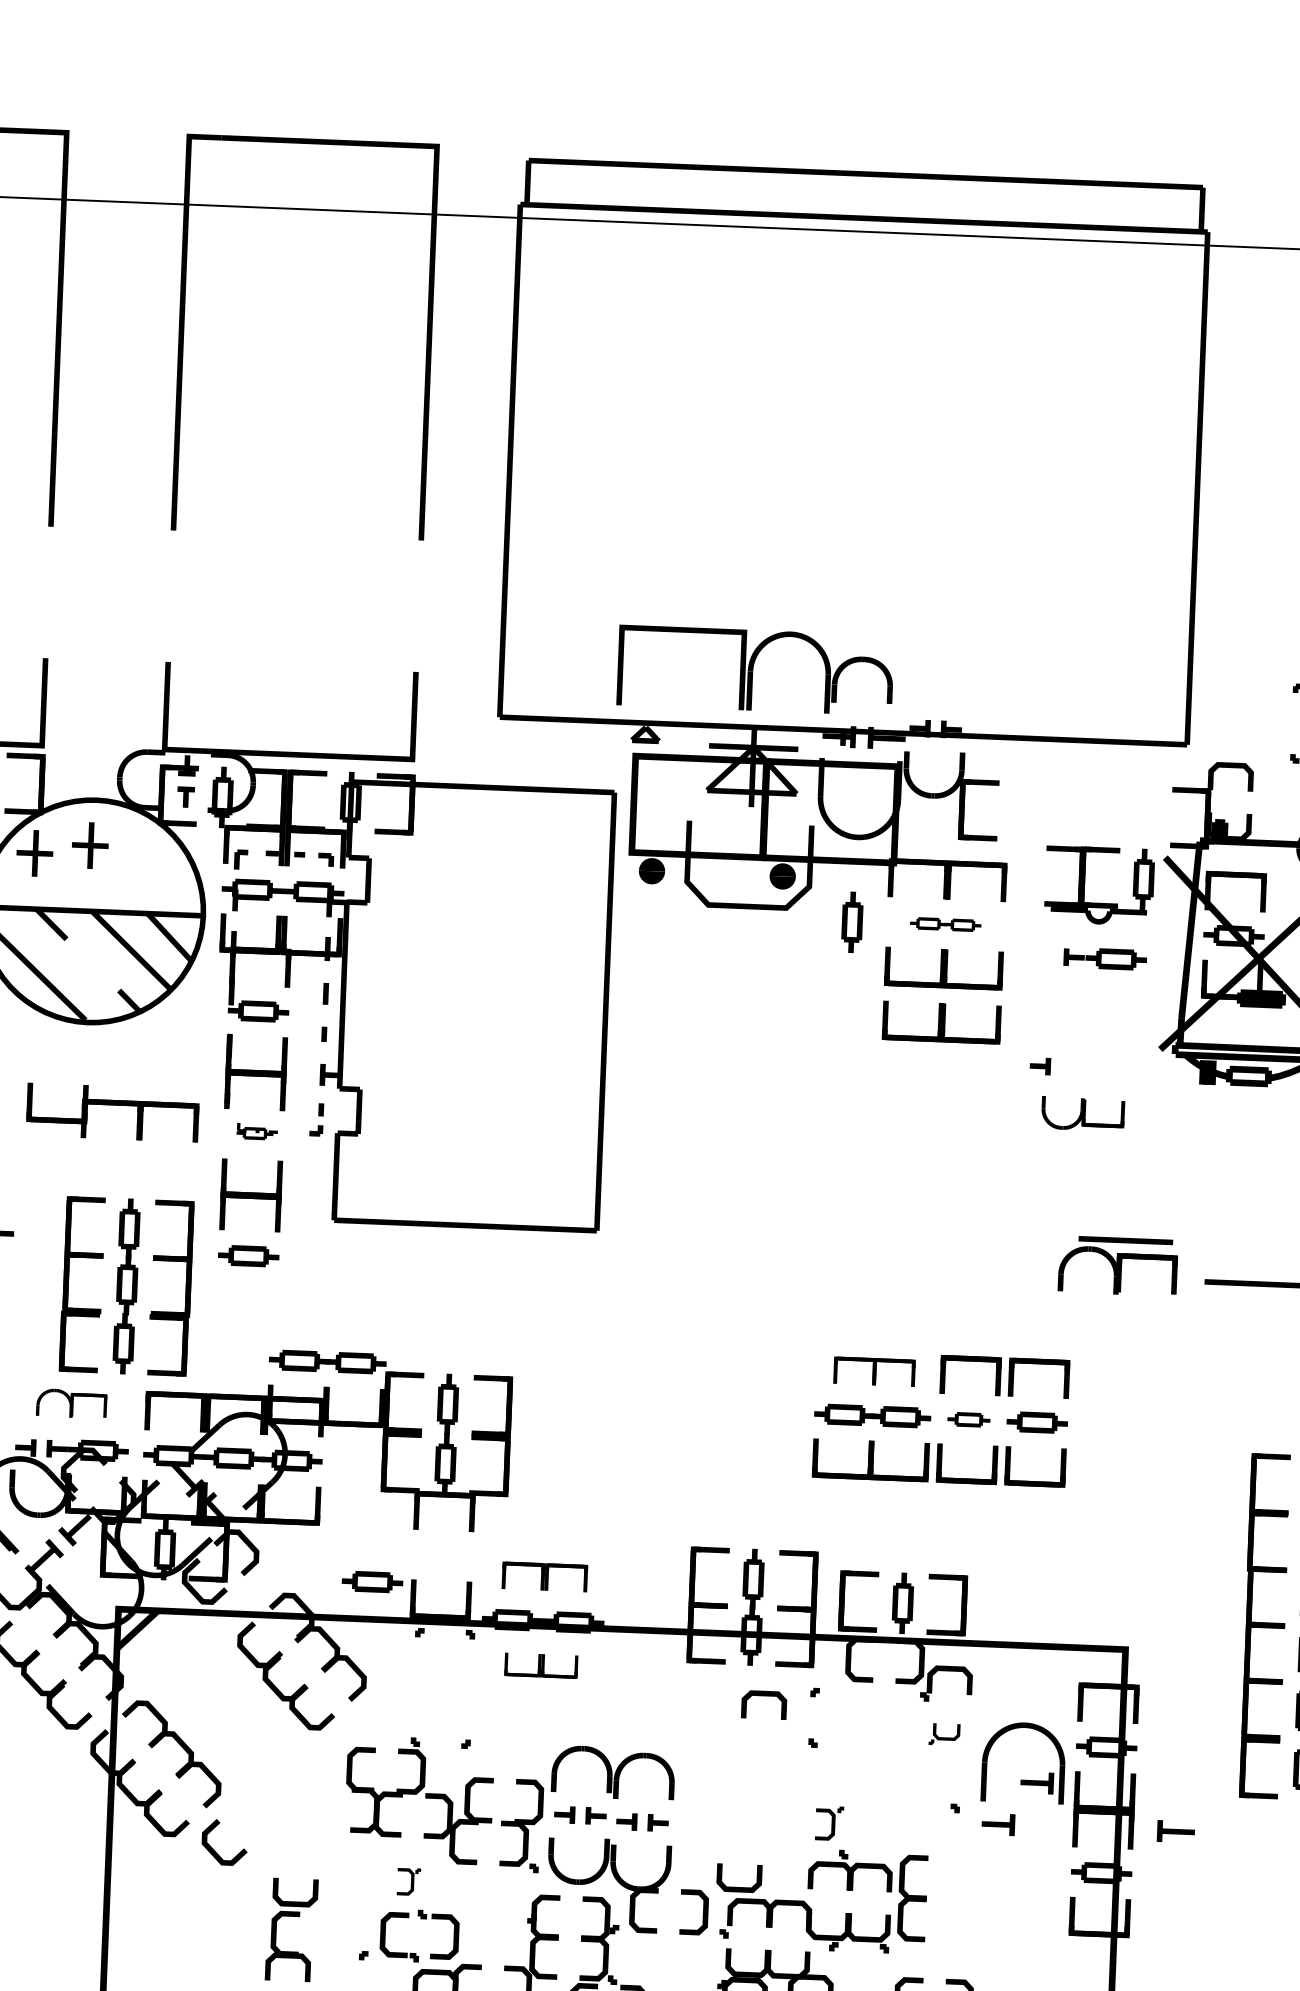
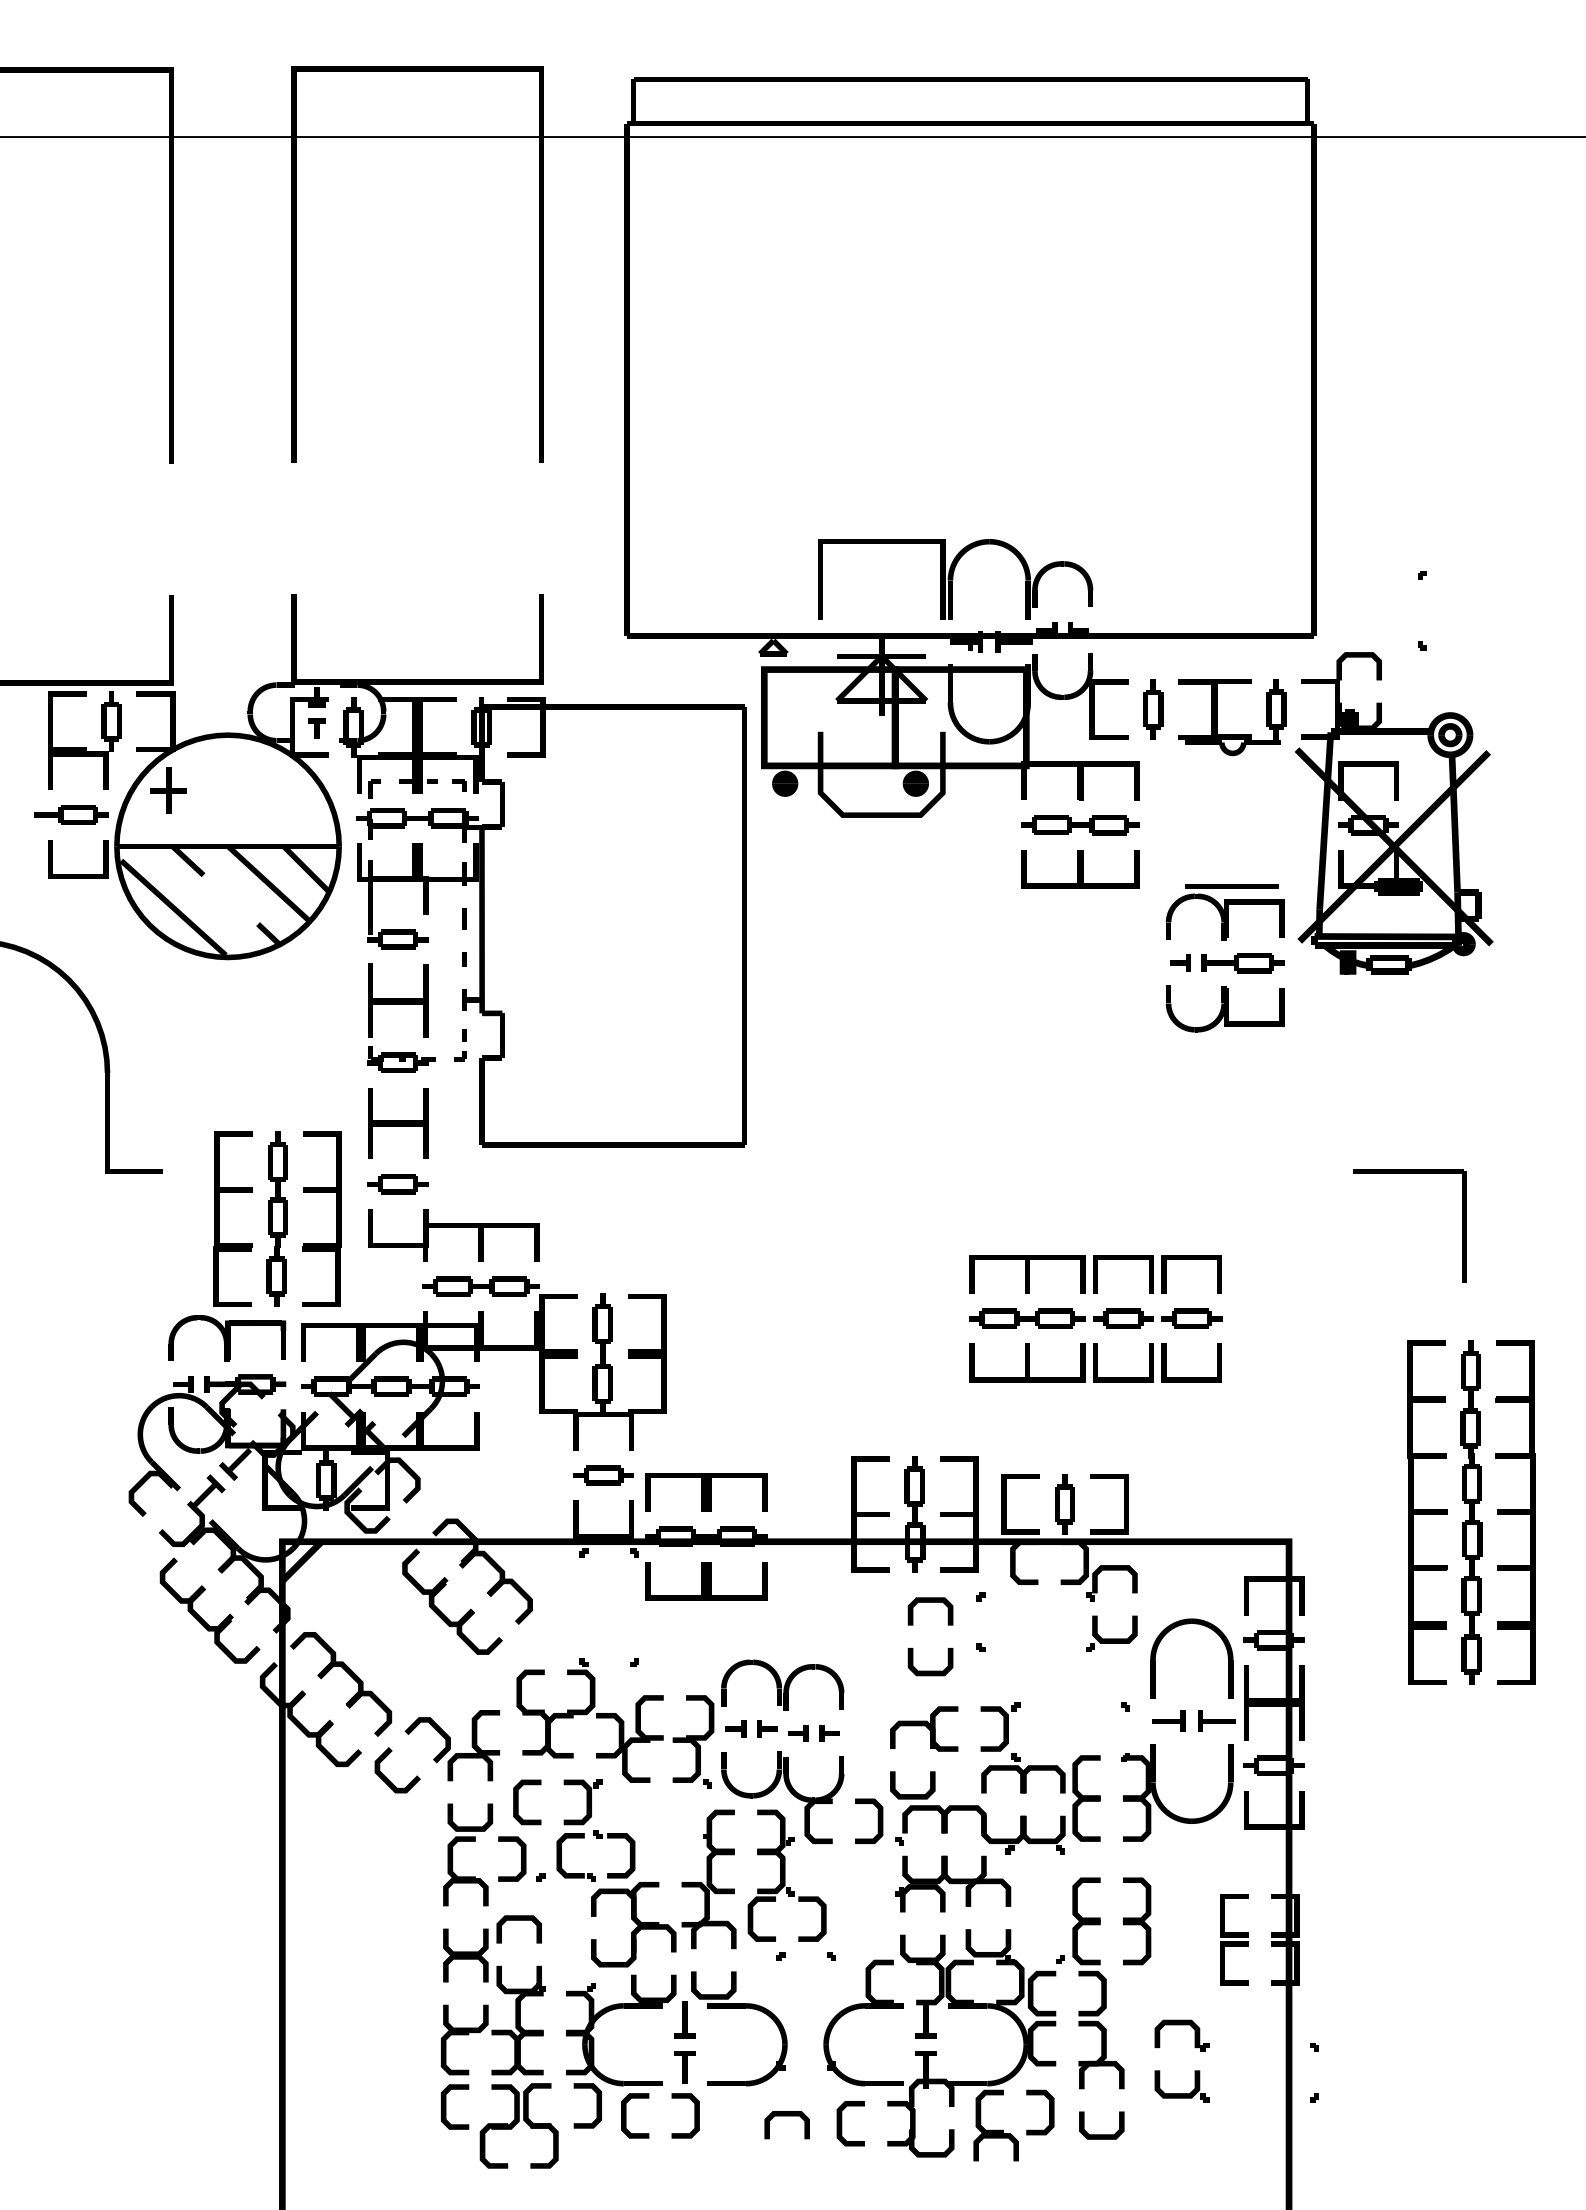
part: (755, 670) -> (955, 579), moved
part: (90, 845) -> (223, 780), removed
part: (1084, 885) -> (1217, 717), moved
part: (852, 922) -> (1153, 709), moved
part: (945, 924) -> (1080, 825), size x1.67
part: (1104, 959) -> (1242, 963), moved
part: (941, 1022) -> (1080, 923), removed
part: (112, 1104) -> (453, 1227), moved
part: (1082, 1113) -> (1224, 1008), size x1.43
part: (257, 1131) -> (401, 1059), size x1.67
part: (1117, 1266) -> (1224, 912), moved
part: (874, 1371) -> (1027, 1274), size x1.43
part: (71, 1403) -> (227, 1338), size x1.67
part: (968, 1419) -> (1123, 1318), size x1.43
part: (544, 1576) -> (706, 1492), size x1.43
part: (372, 1582) -> (603, 1475), moved
part: (541, 1666) -> (706, 1581), size x1.67
part: (944, 1734) -> (1111, 1633), size x1.67
curve: (761, 1764) -> (930, 1670), added
part: (1036, 1782) -> (1205, 1677), removed
part: (280, 1819) -> (452, 1745), added
part: (753, 1821) -> (924, 1728), added
part: (829, 1822) -> (1000, 1726), size x1.43
part: (1175, 1830) -> (1216, 1720), moved
curve: (344, 1879) -> (518, 1802), added
part: (408, 1882) -> (582, 1802), size x1.67
part: (987, 1904) -> (1161, 1801), added
curve: (345, 1935) -> (521, 1858), added

